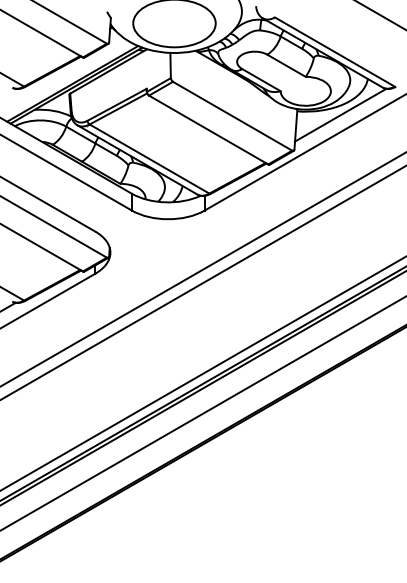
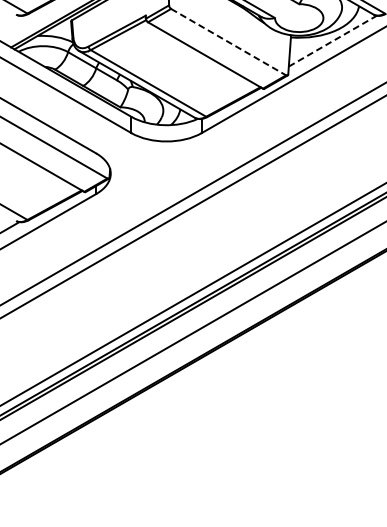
line: (340, 115) -> (332, 41), solid -> dashed
line: (232, 116) -> (228, 42), solid -> dashed

